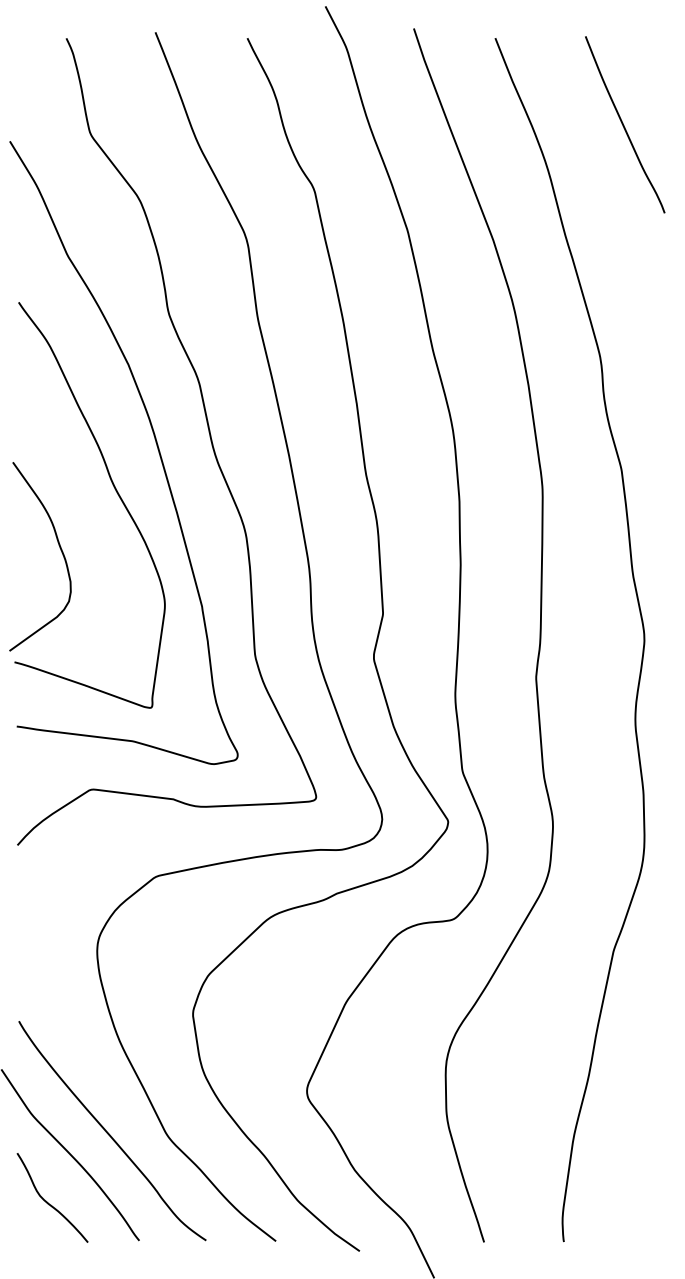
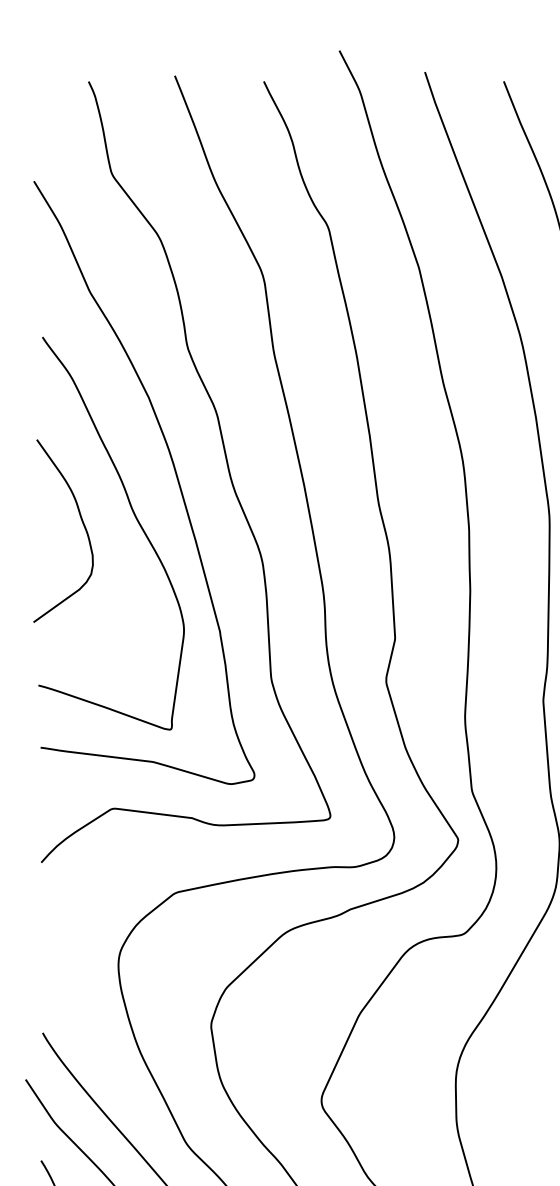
curve: (59, 548) -> (81, 523), moved

